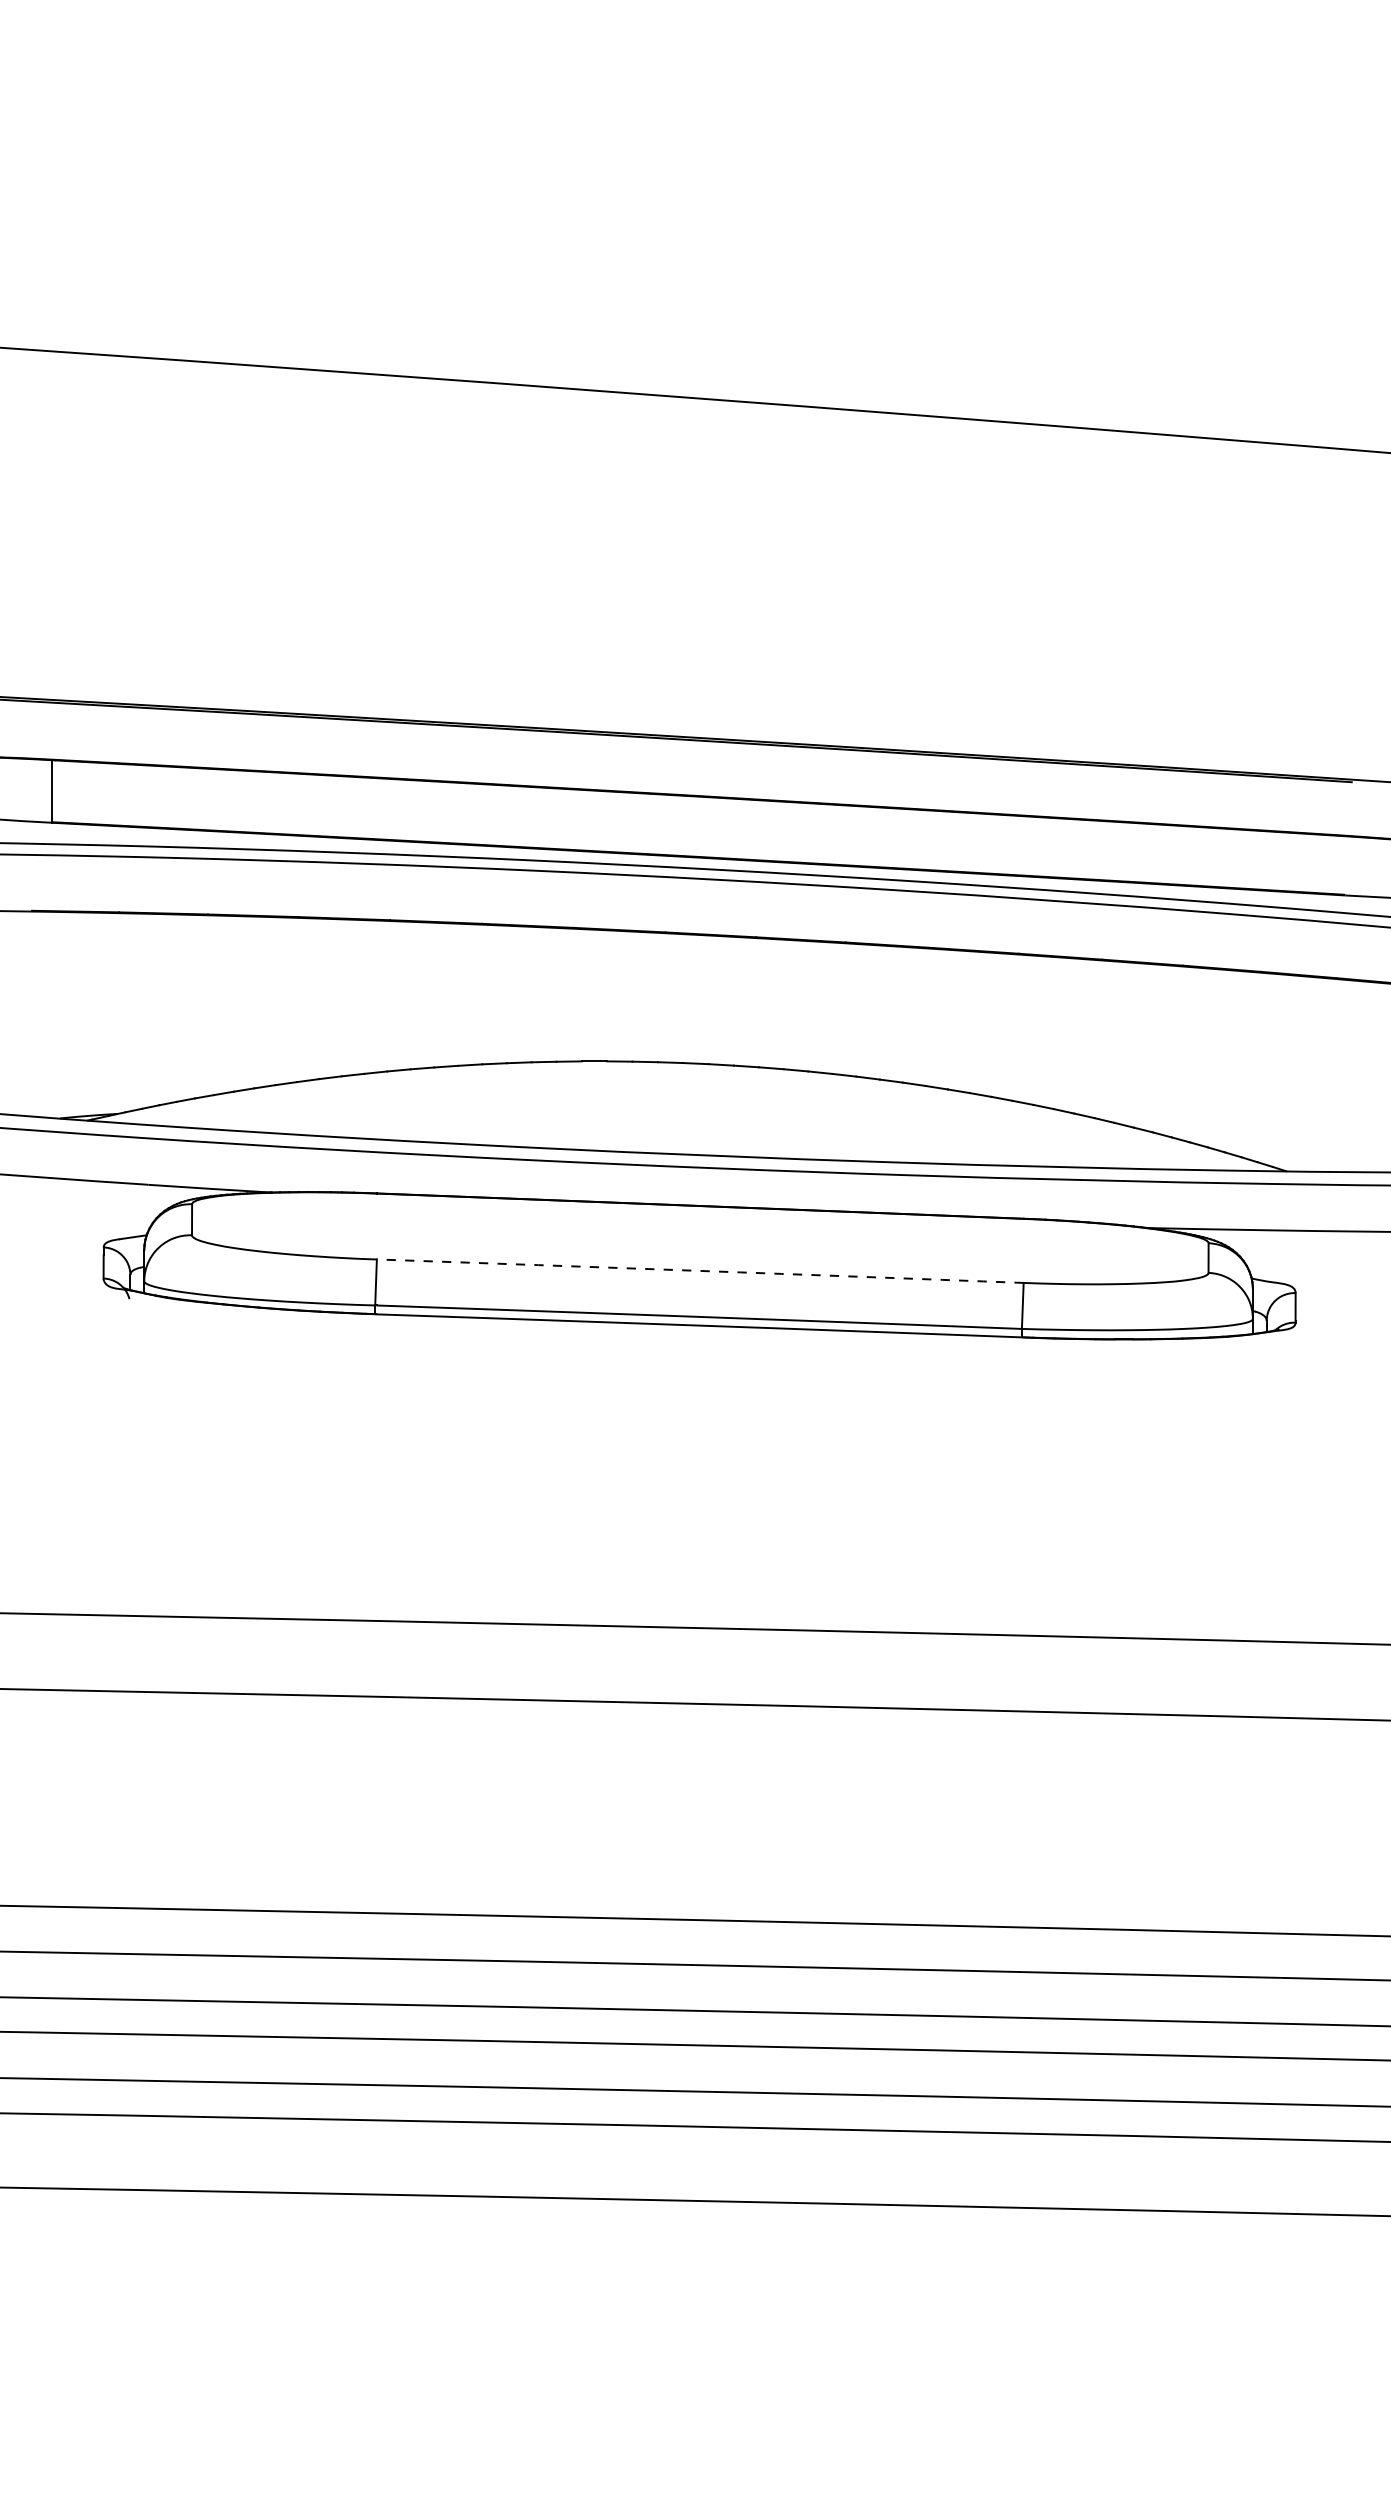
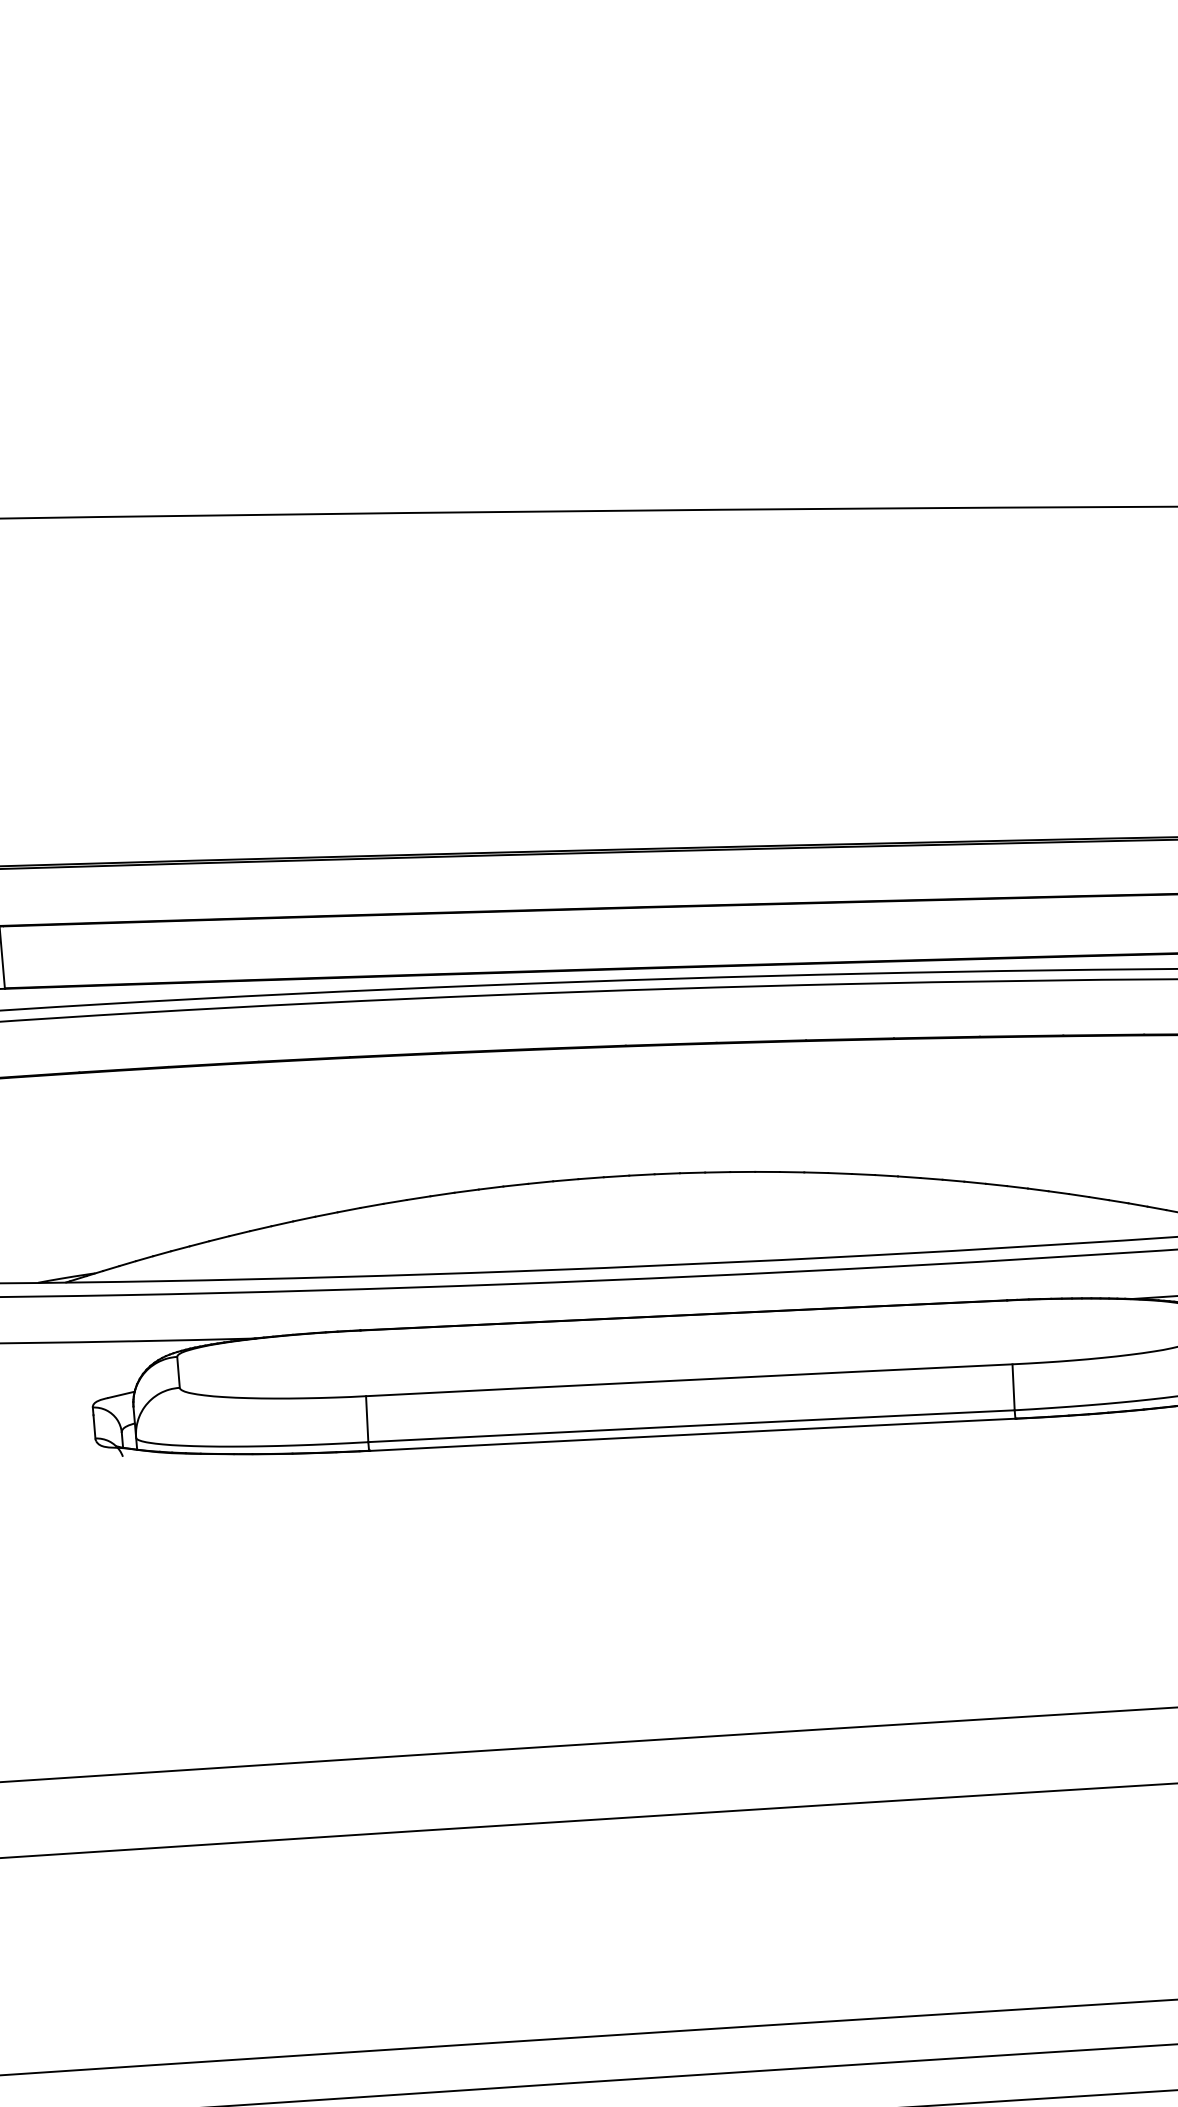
arc: (700, 1270) -> (689, 1379), dashed -> solid

